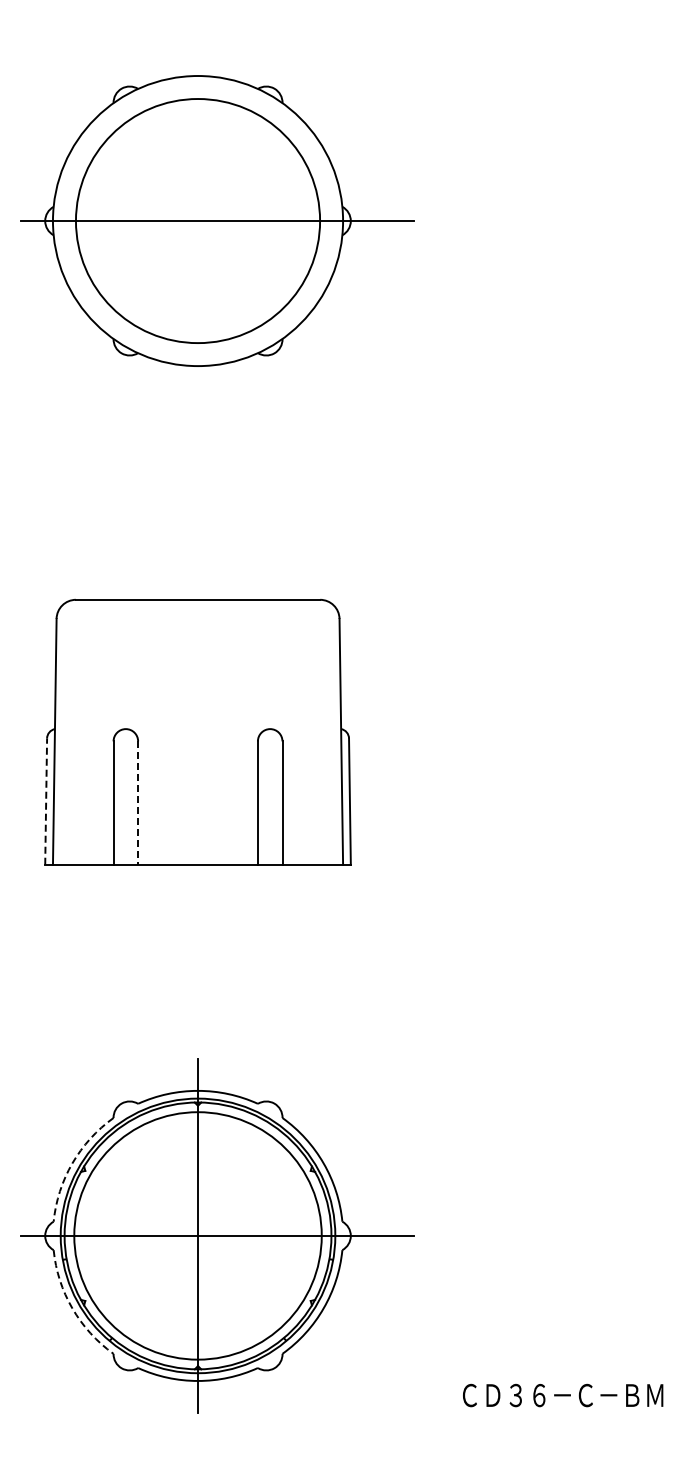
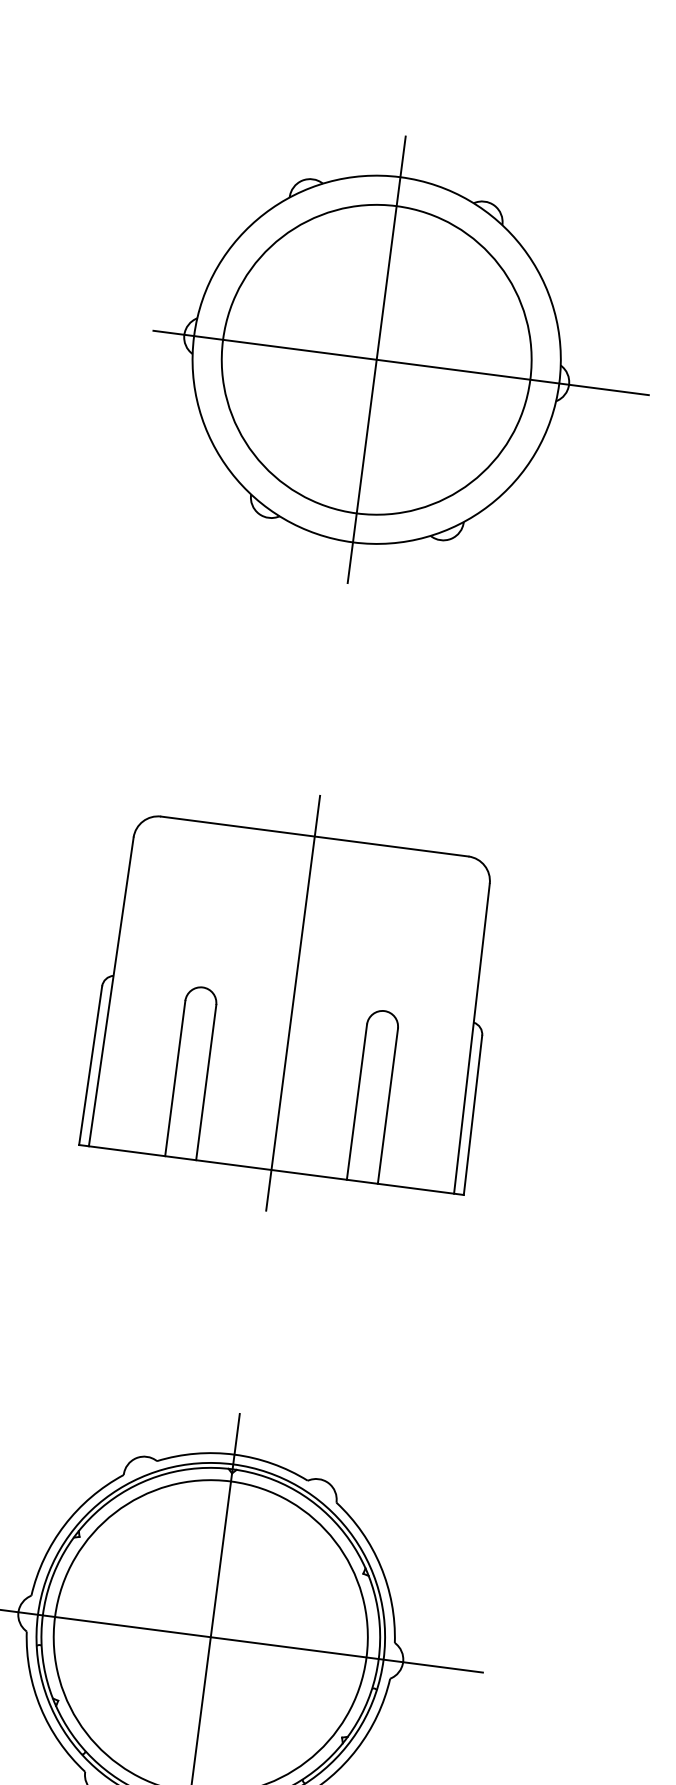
line: (198, 220) -> (377, 359), added
line: (198, 732) -> (293, 1003), added
line: (46, 801) -> (91, 1065), dashed -> solid
line: (138, 803) -> (206, 1083), dashed -> solid
arc: (72, 1163) -> (64, 1525), dashed -> solid
arc: (72, 1308) -> (40, 1708), dashed -> solid

